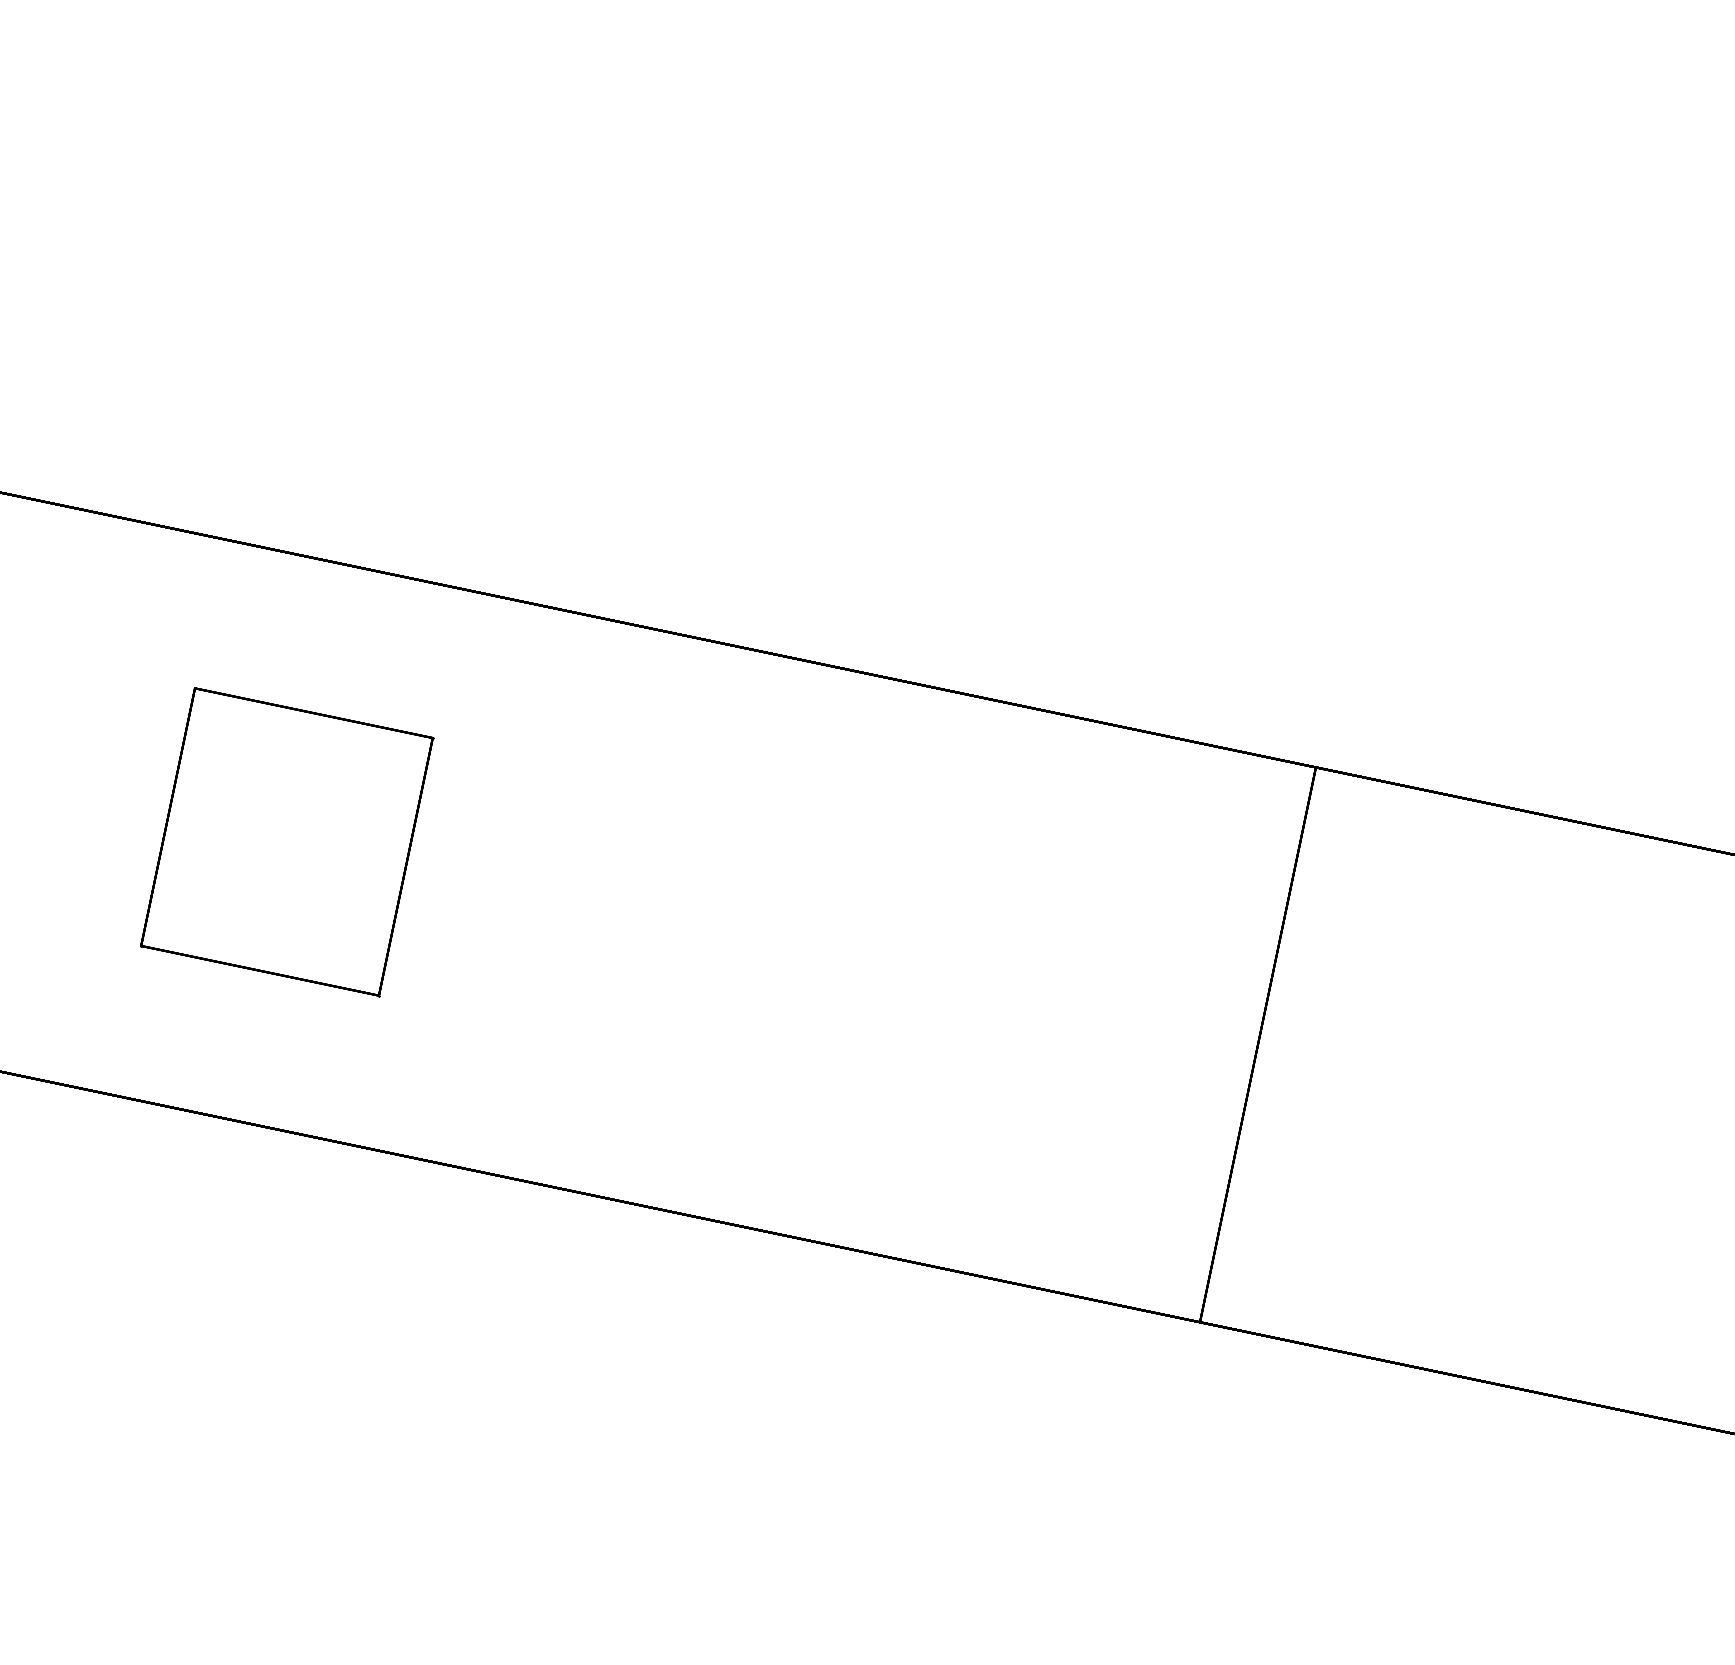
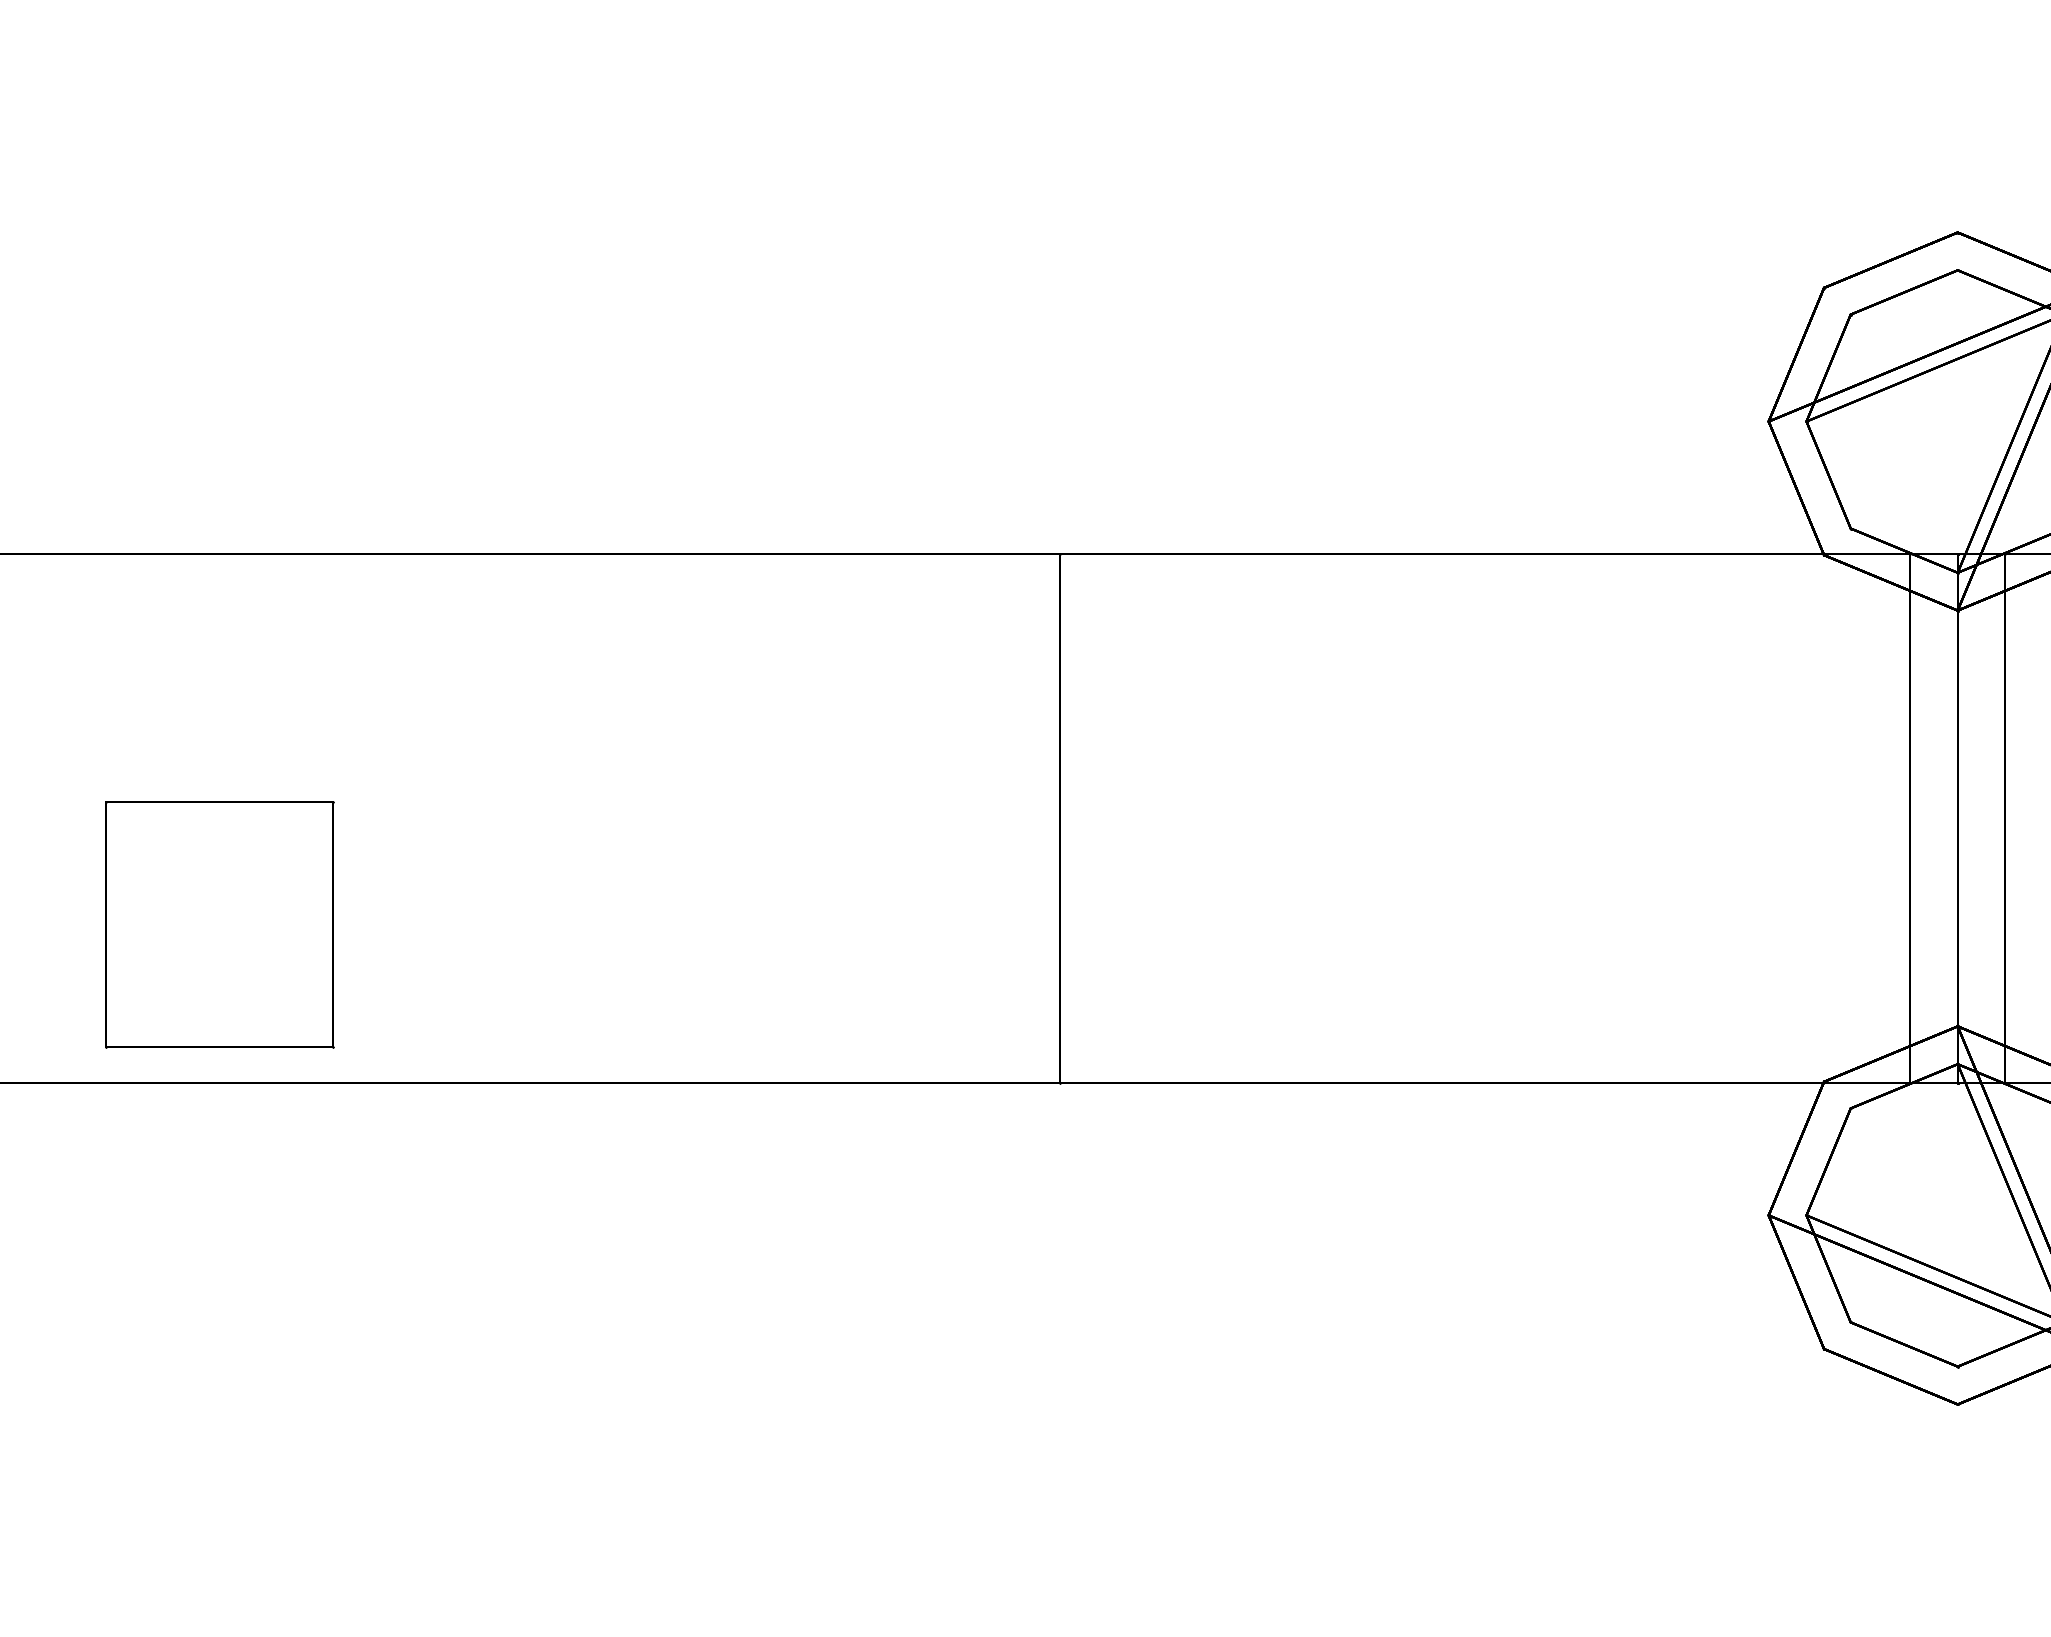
part: (286, 841) -> (219, 924), moved

